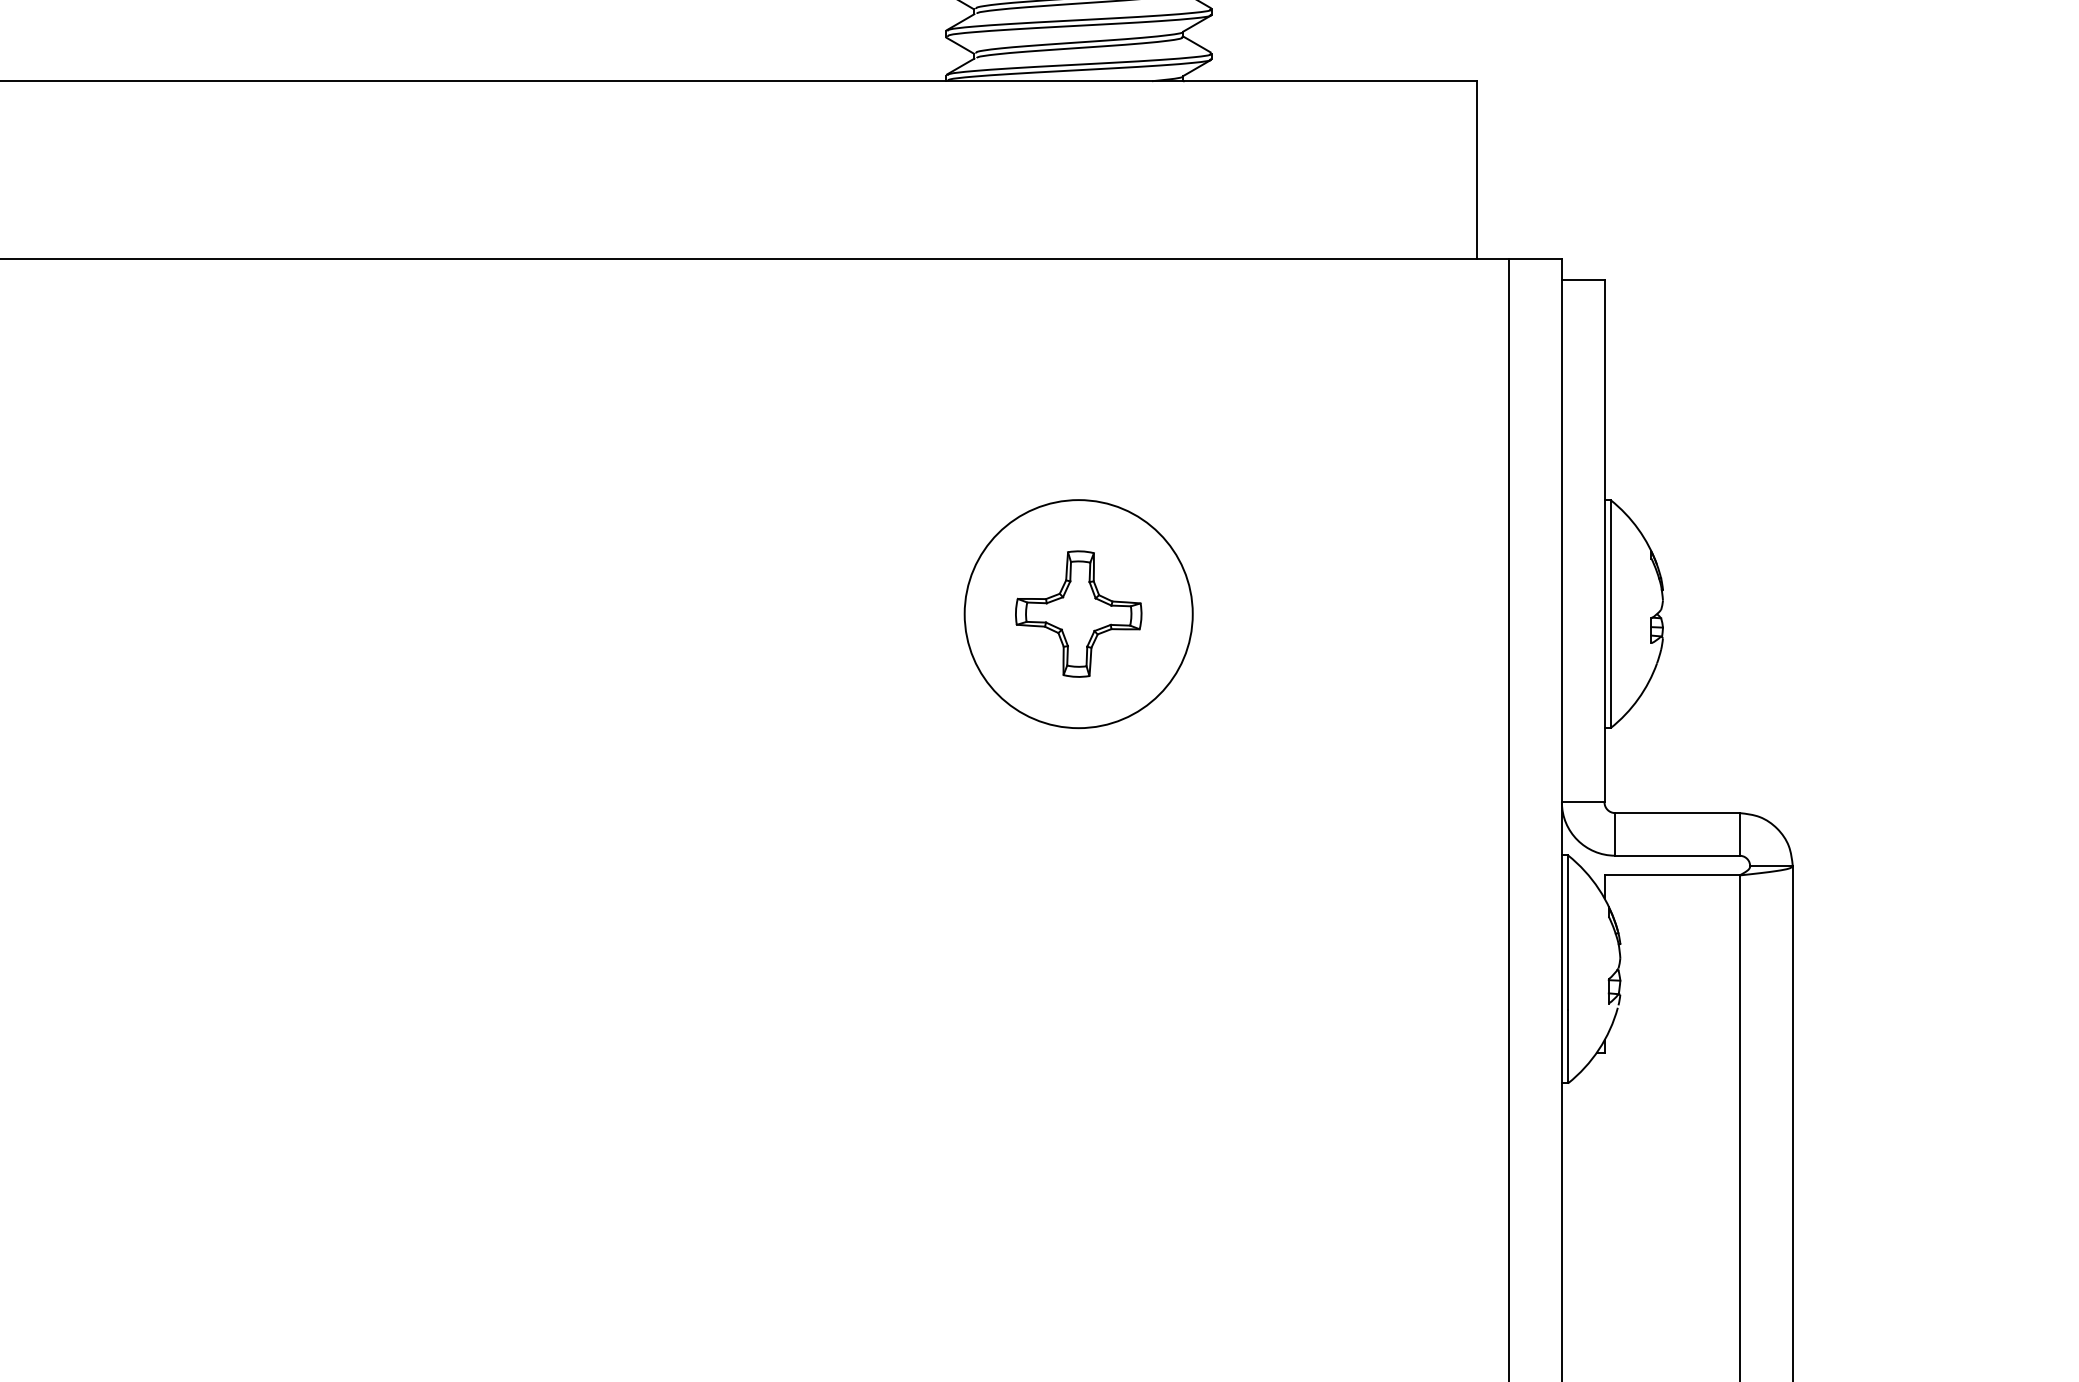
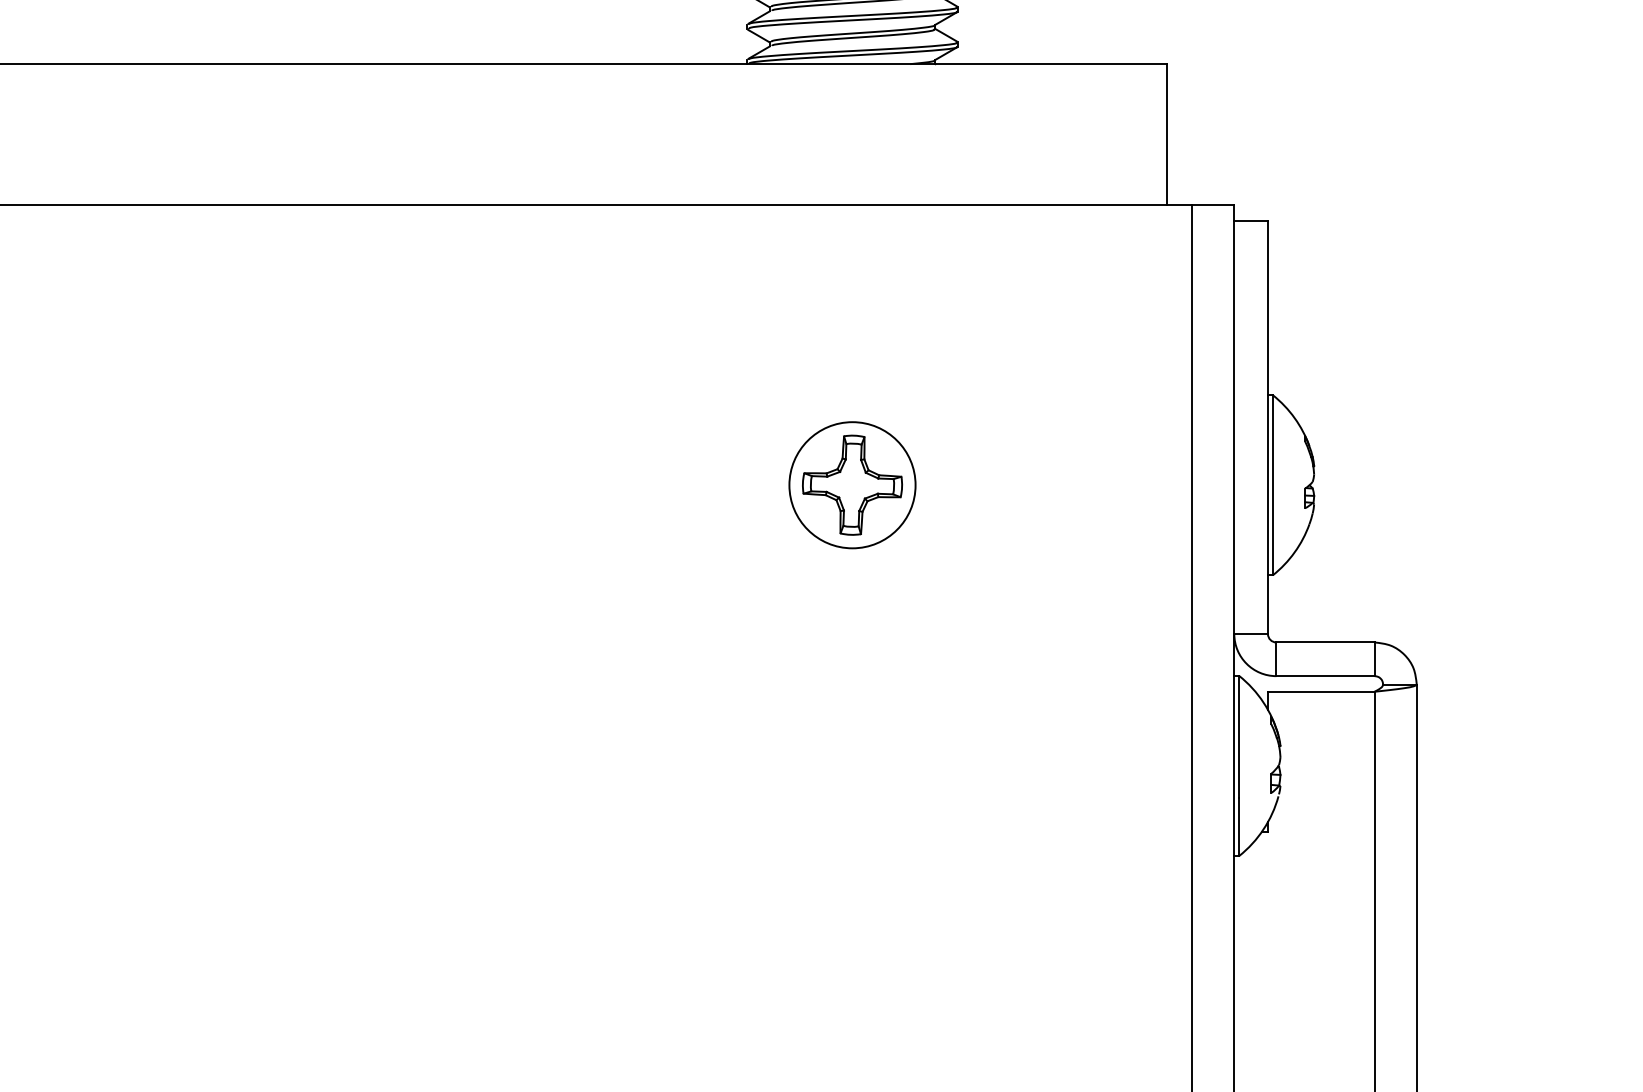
circle: (1078, 614) -> (852, 485), size x0.7

